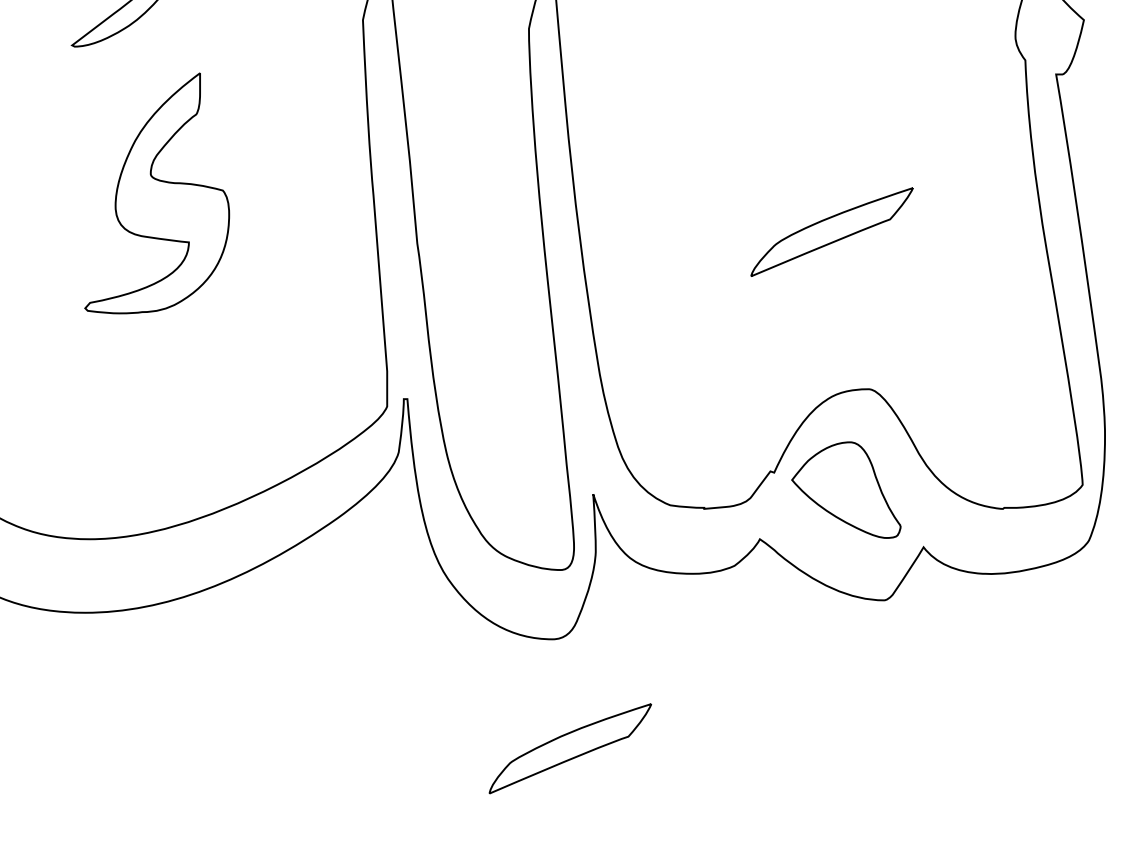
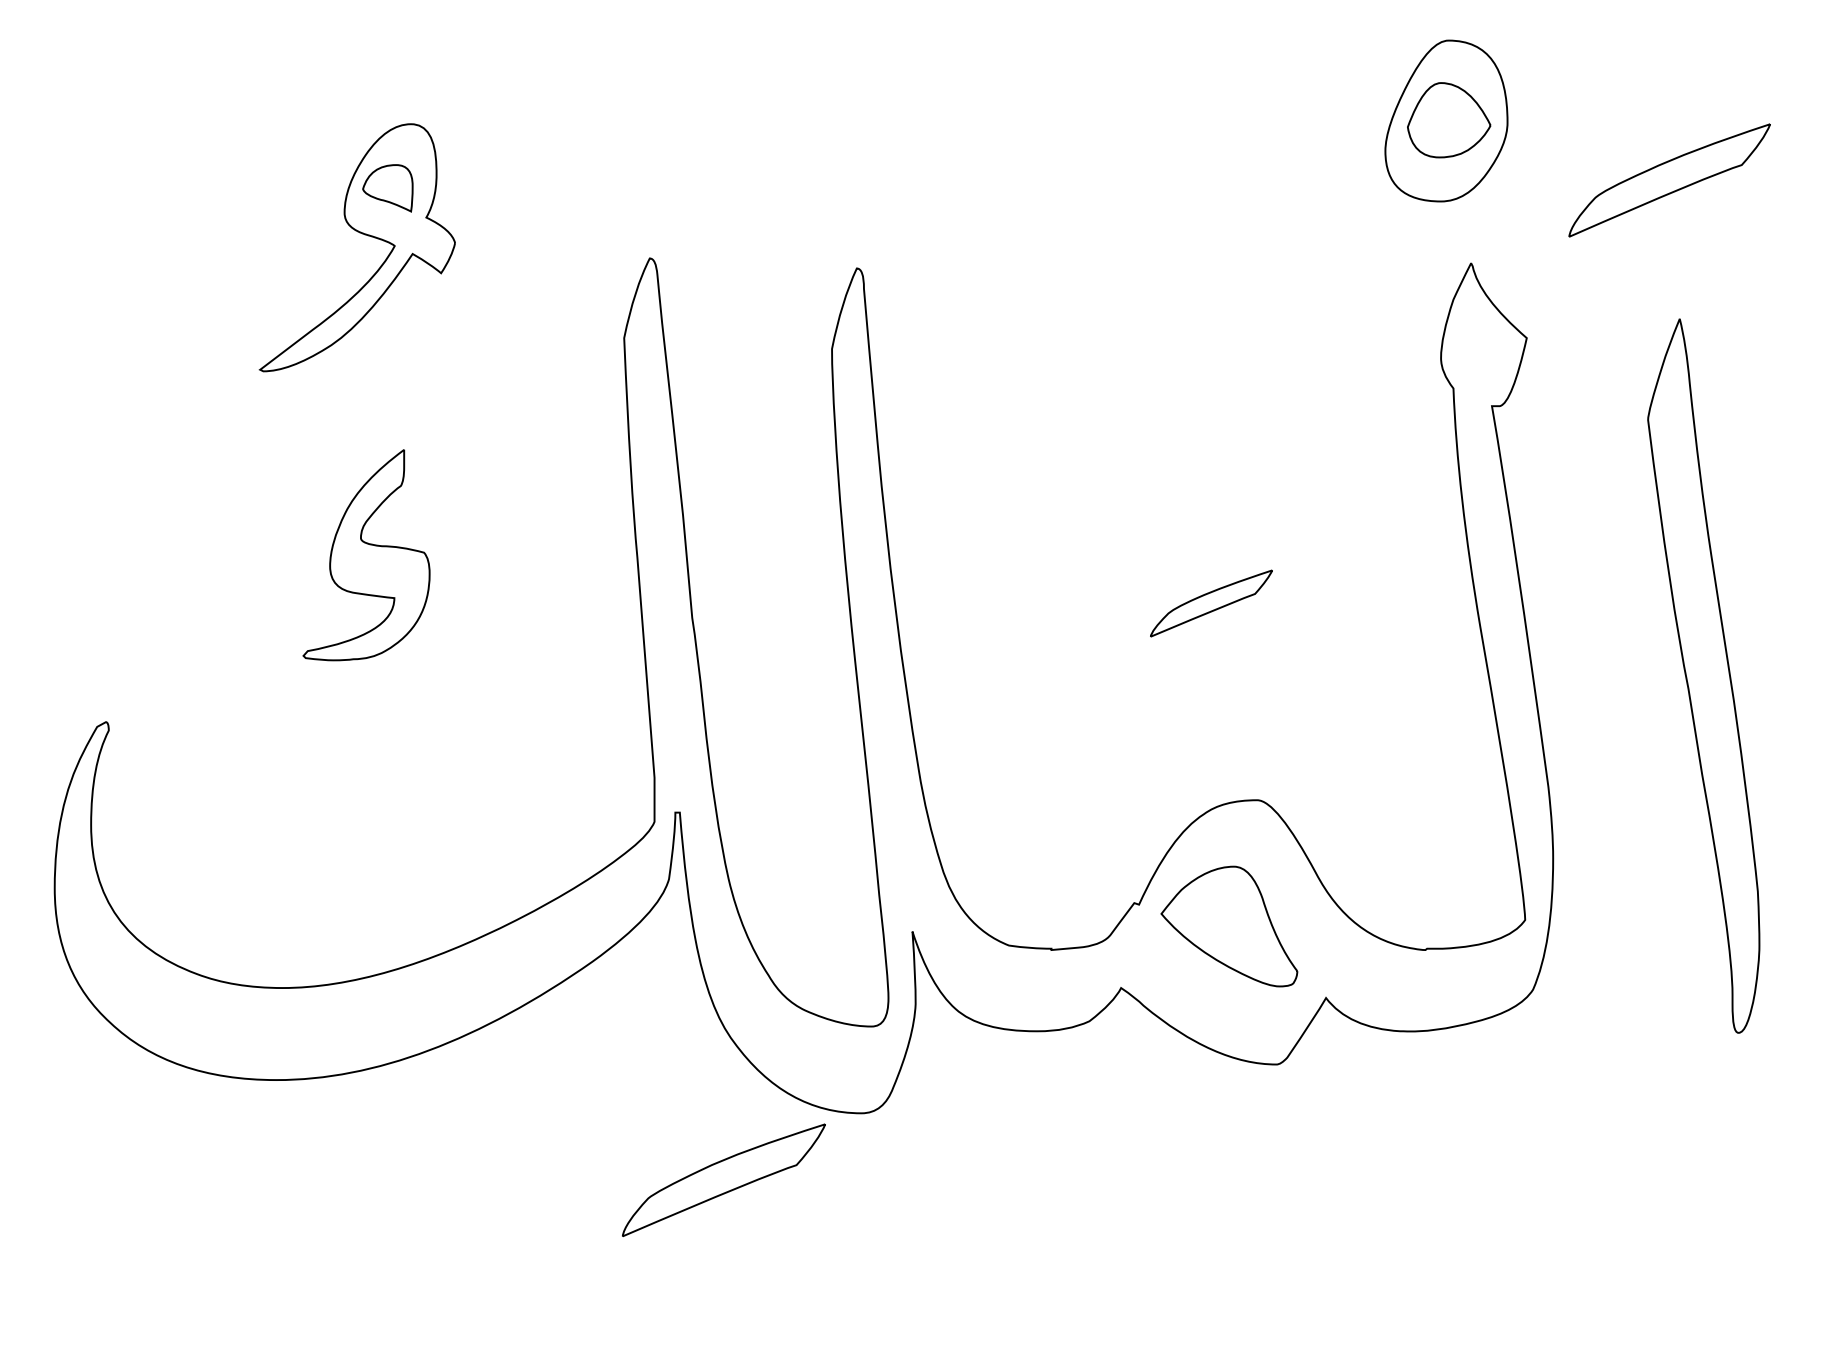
part: (157, 193) -> (366, 555), size x0.7
part: (832, 232) -> (1211, 603), size x0.6
part: (570, 748) -> (723, 1179), moved

